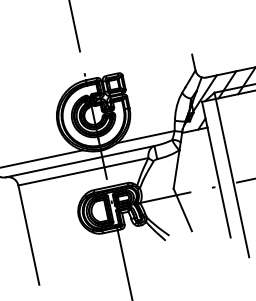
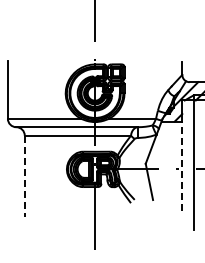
line: (219, 182) -> (182, 166), solid -> dashed
line: (28, 235) -> (24, 176), solid -> dashed

